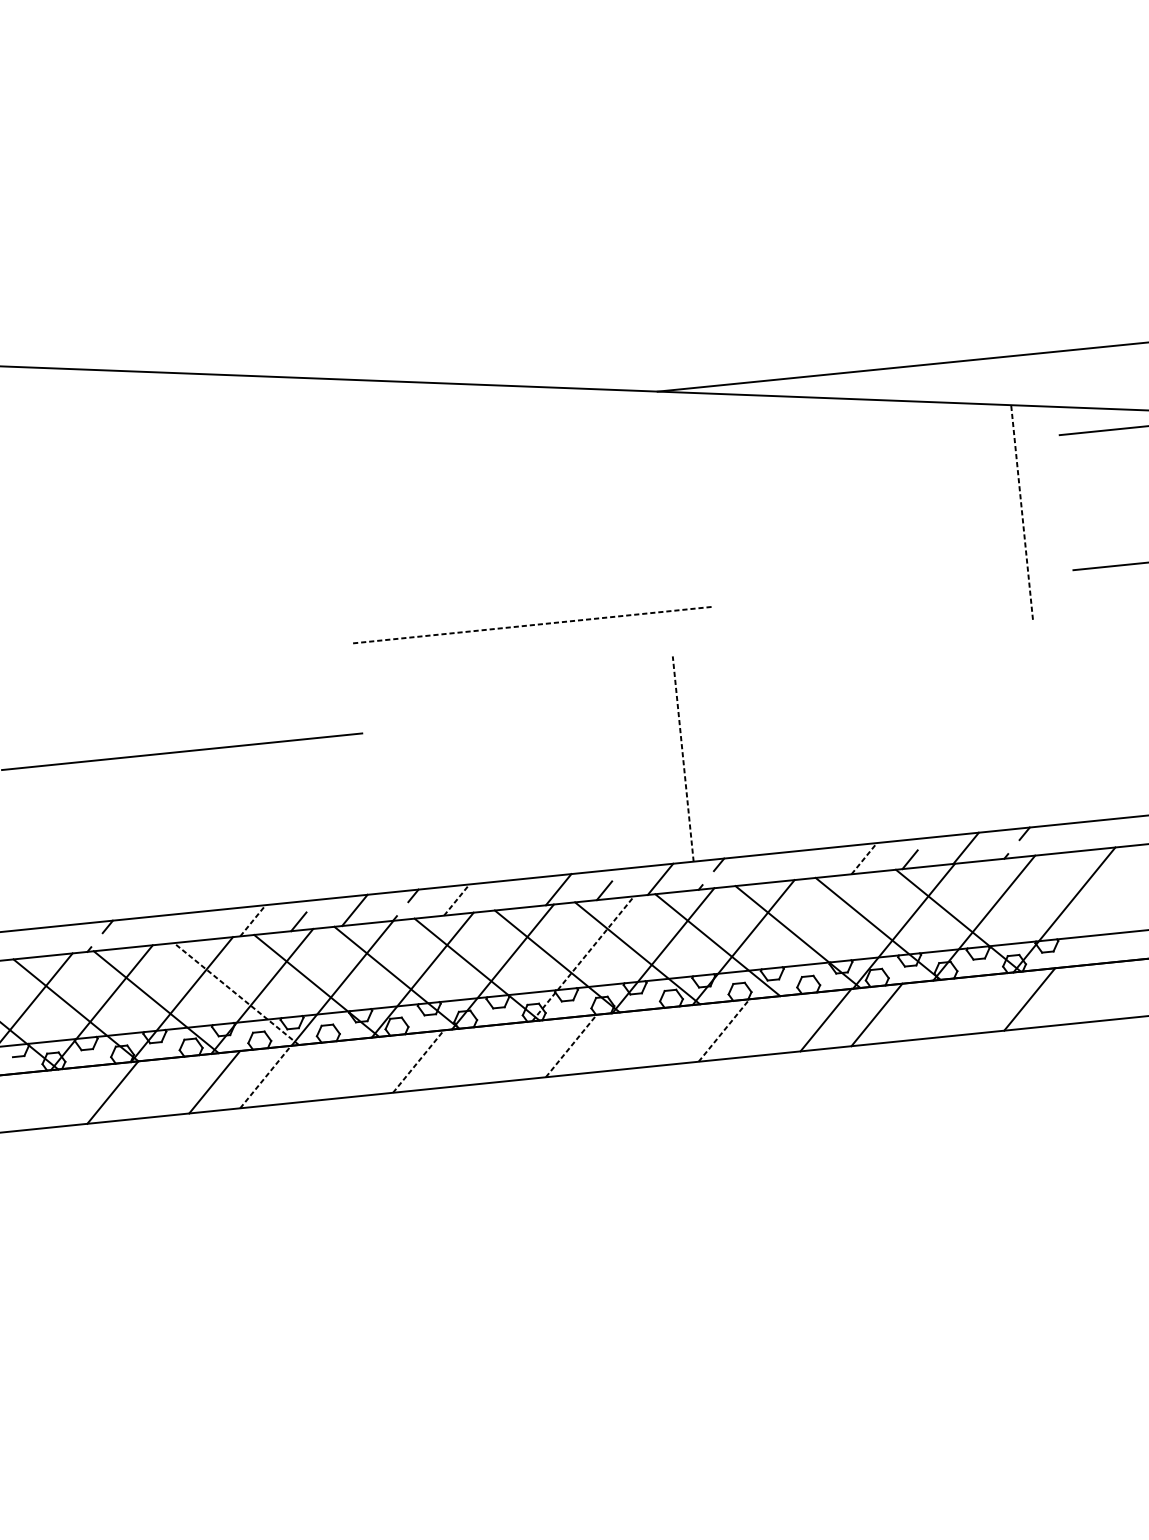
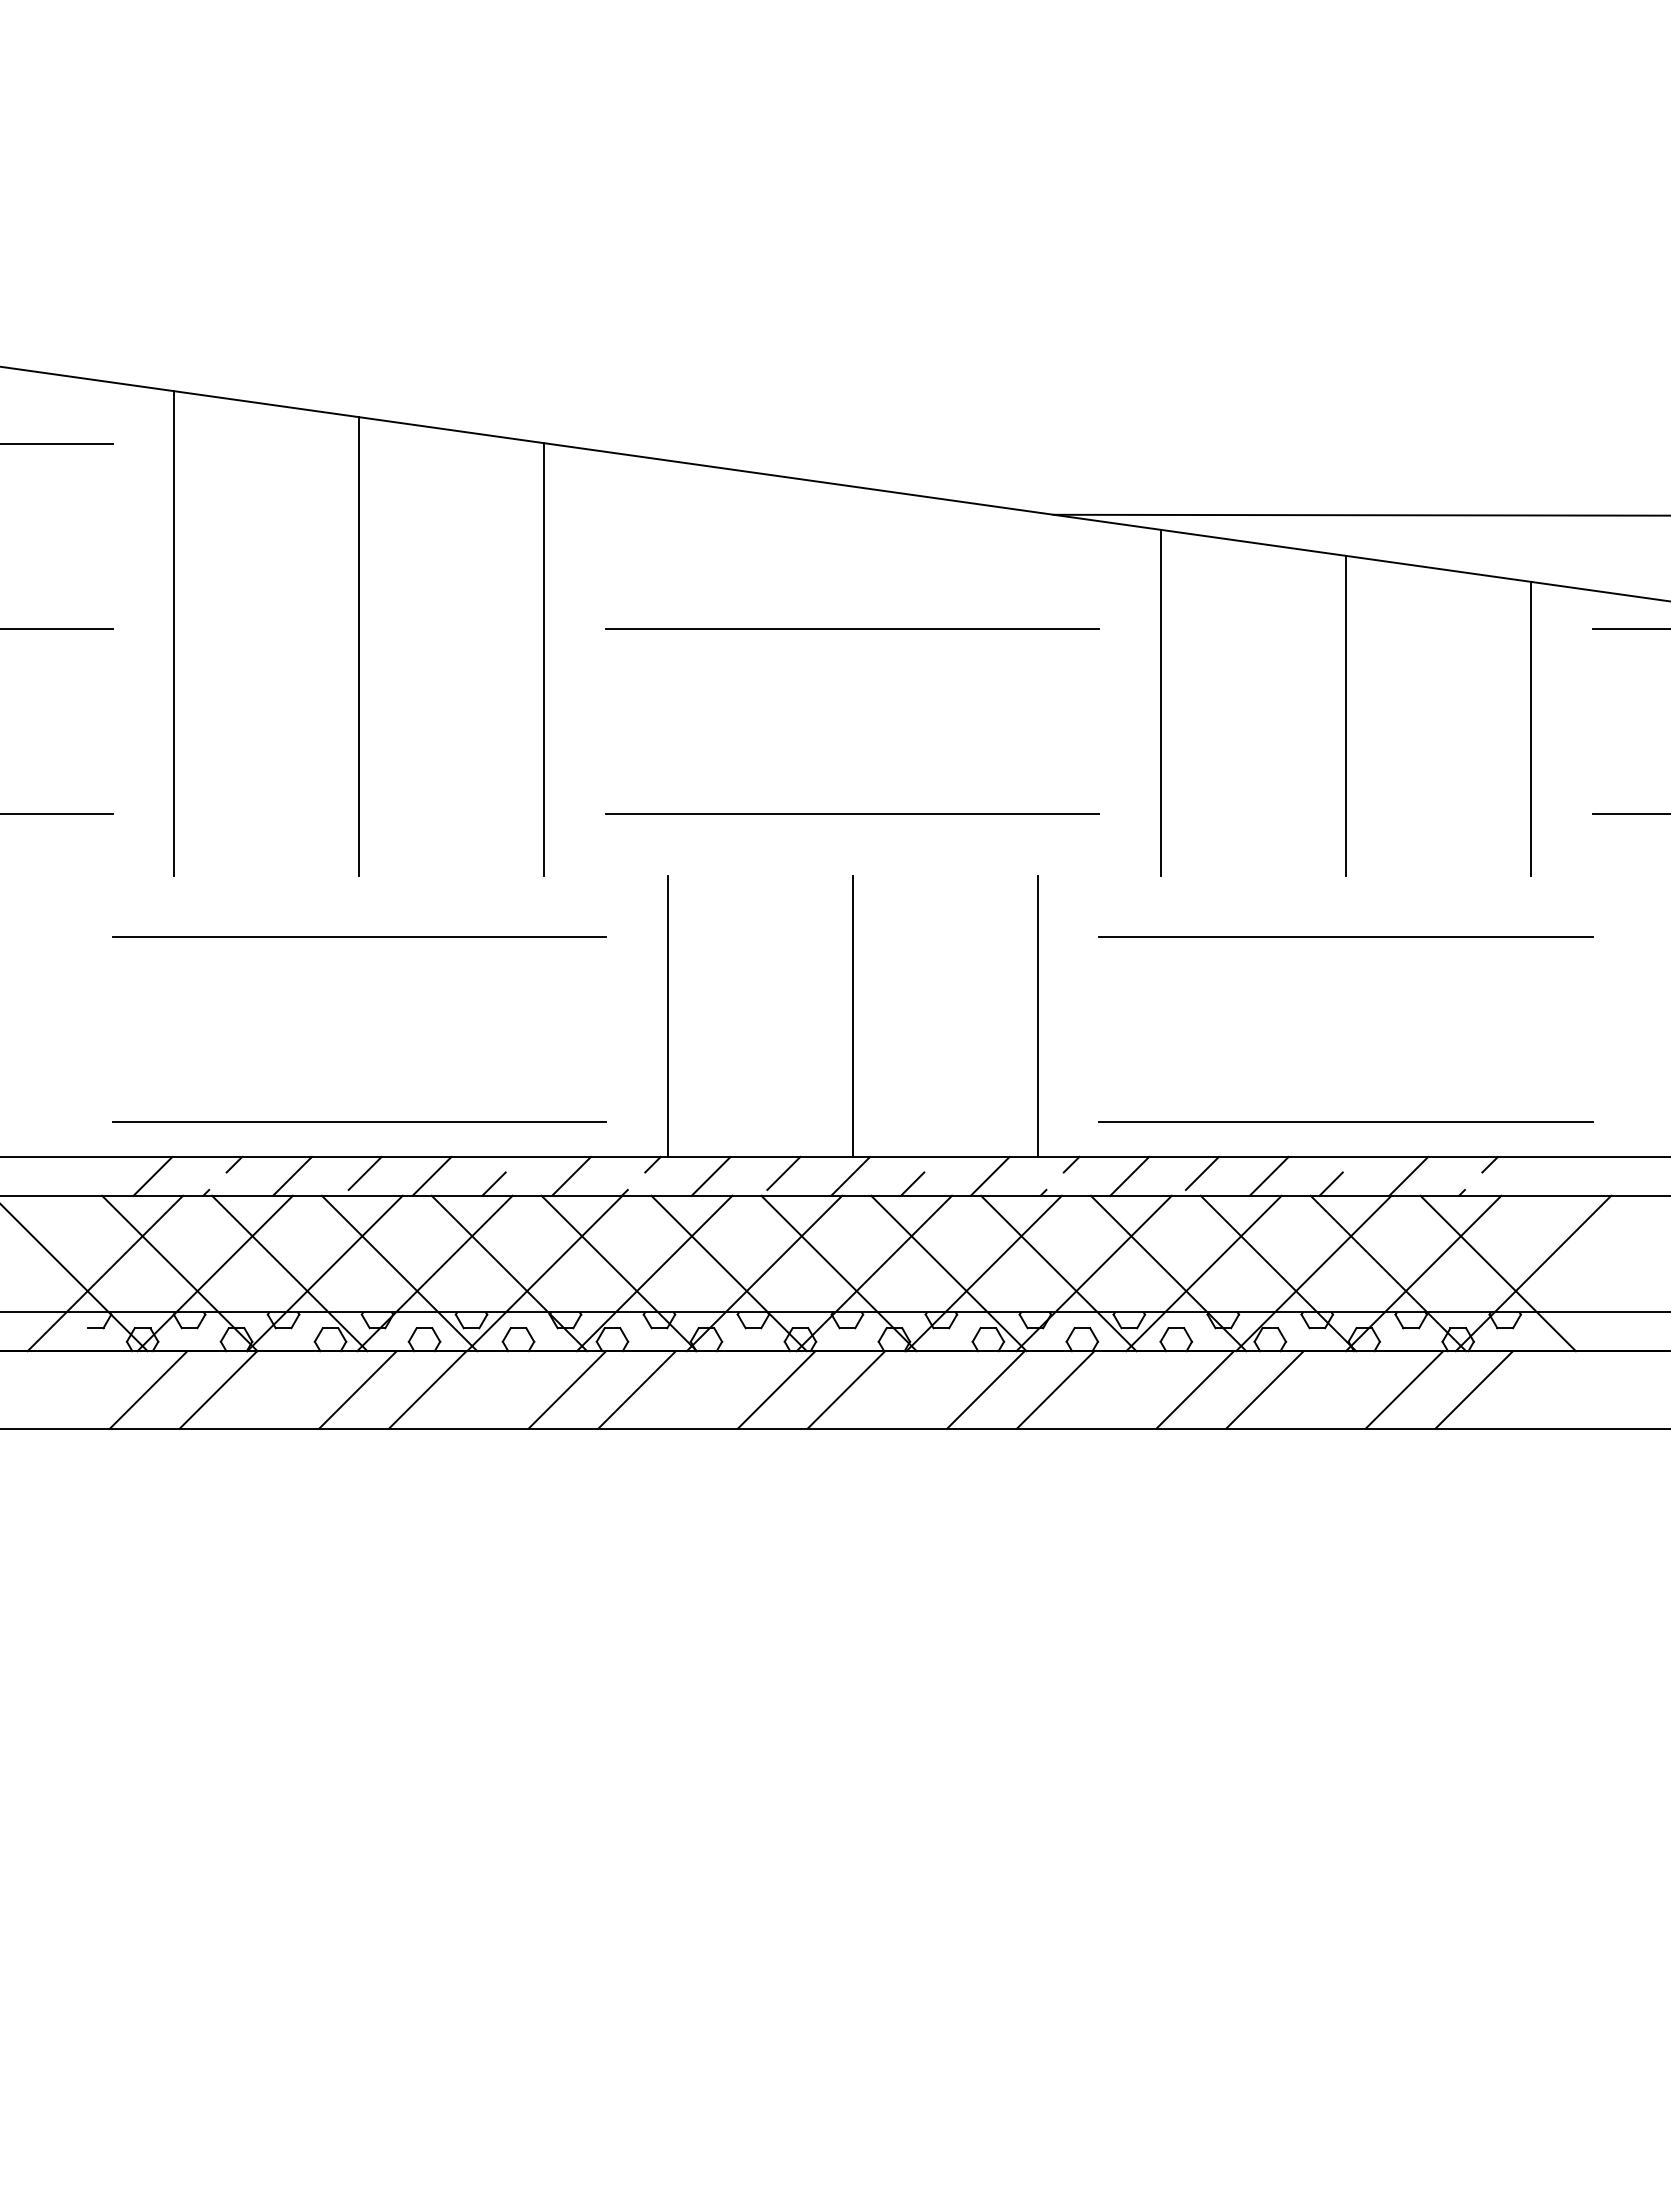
line: (519, 490) -> (852, 629), added
line: (1021, 512) -> (1530, 728), dashed -> solid
line: (885, 516) -> (1345, 715), added
line: (749, 520) -> (1160, 702), added
line: (296, 535) -> (544, 659), added
line: (160, 539) -> (359, 646), added
line: (24, 543) -> (174, 633), added
line: (533, 625) -> (852, 814), dashed -> solid
line: (902, 678) -> (1345, 937), added
line: (683, 759) -> (1037, 1016), dashed -> solid
line: (548, 772) -> (852, 1015), added
line: (412, 785) -> (667, 1015), added
line: (915, 813) -> (1345, 1122), added
line: (864, 858) -> (1269, 1176), dashed -> solid
line: (814, 860) -> (1201, 1172), added
line: (762, 868) -> (1129, 1175), added
line: (195, 886) -> (358, 1122), added
line: (509, 891) -> (783, 1172), added
line: (457, 900) -> (711, 1176), dashed -> solid
line: (1038, 912) -> (1497, 1273), added
line: (253, 920) -> (432, 1176), dashed -> solid
line: (203, 922) -> (364, 1172), added
line: (151, 930) -> (292, 1175), added
line: (823, 934) -> (1203, 1273), added
line: (48, 940) -> (152, 1175), added
line: (583, 958) -> (874, 1273), dashed -> solid
line: (236, 994) -> (399, 1273), dashed -> solid
line: (978, 1004) -> (1404, 1389), added
line: (724, 1030) -> (1055, 1390), dashed -> solid
line: (672, 1035) -> (985, 1389), added
line: (571, 1046) -> (846, 1390), dashed -> solid
line: (520, 1050) -> (776, 1389), added
line: (418, 1061) -> (637, 1390), dashed -> solid
line: (367, 1066) -> (567, 1389), added
line: (265, 1077) -> (427, 1390), dashed -> solid
line: (61, 1097) -> (148, 1389), added

